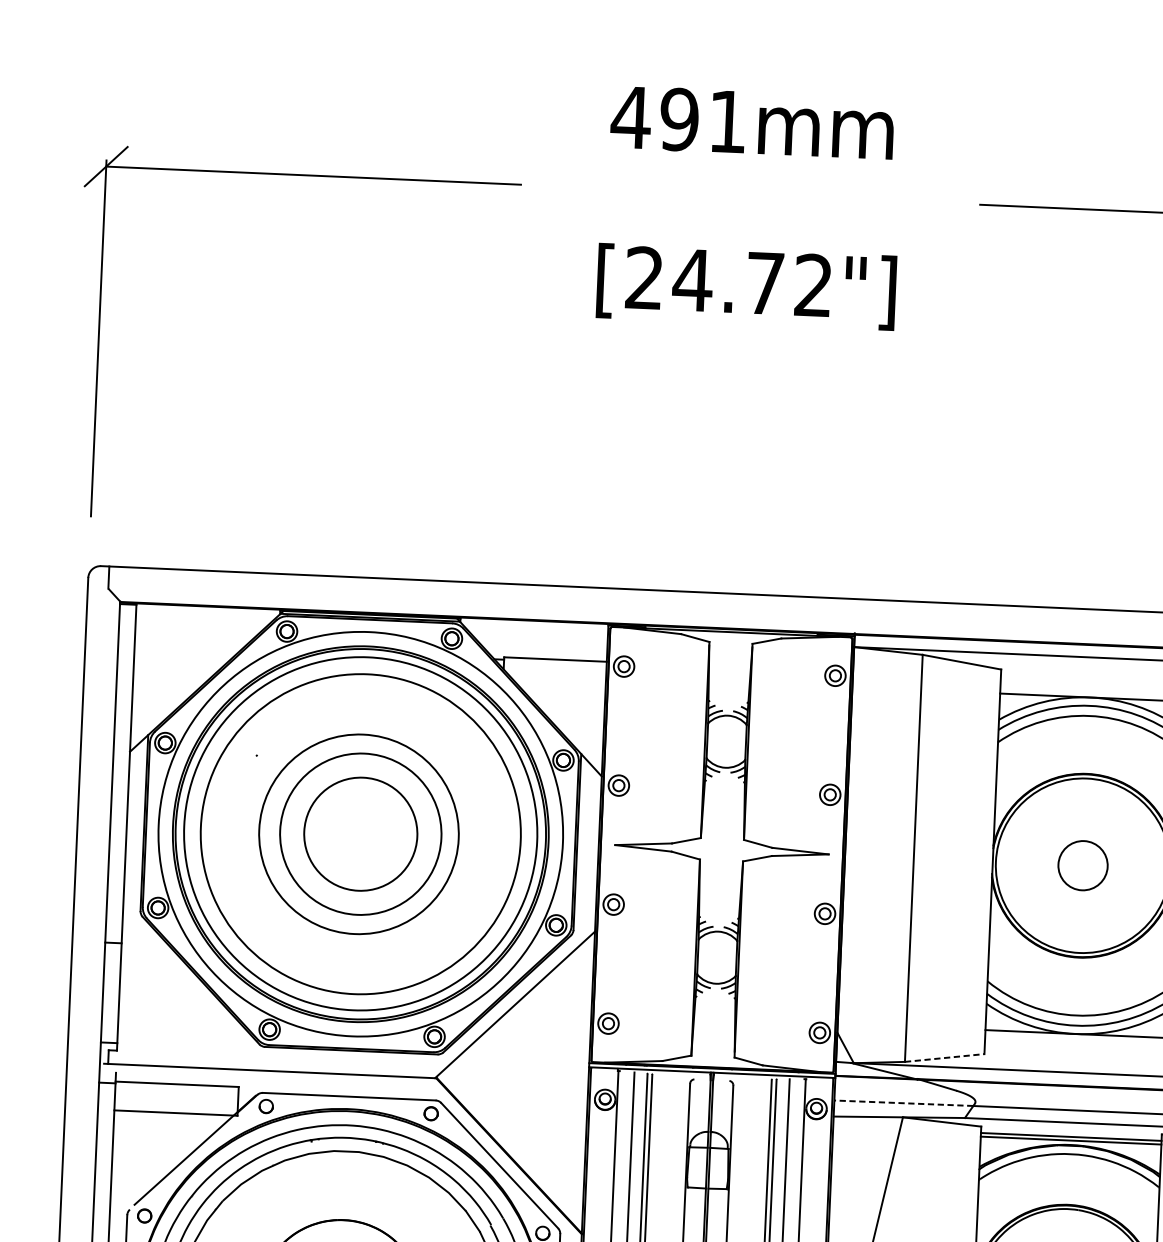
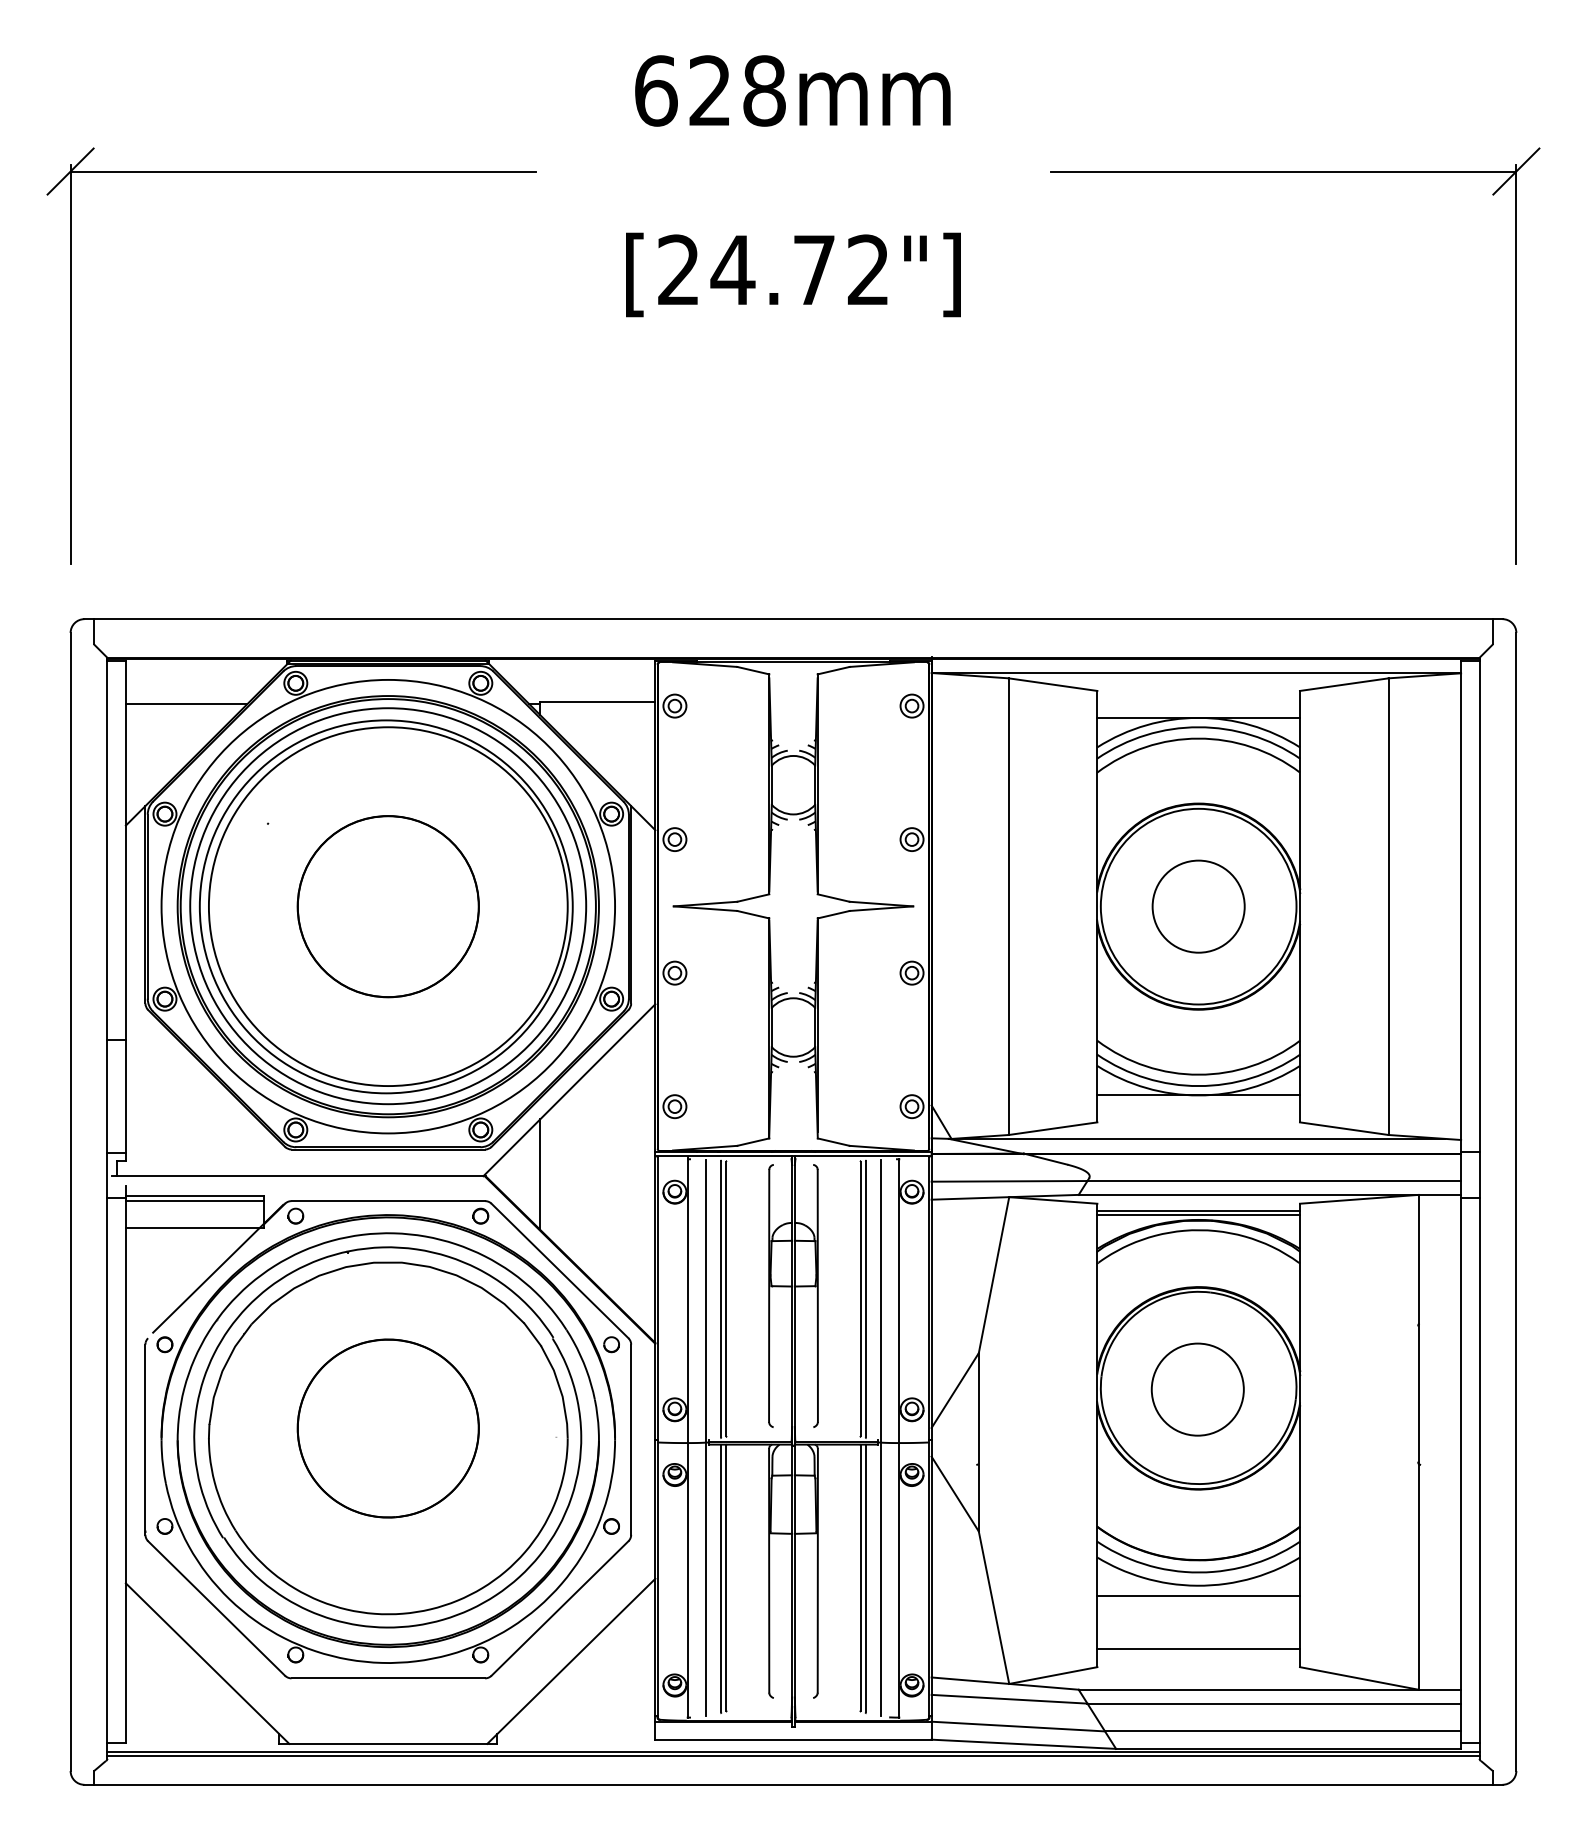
text: (678, 119) -> (709, 90), 491mm -> 628mm
line: (188, 646) -> (186, 704), added
circle: (358, 833) -> (385, 906), size x1.67
circle: (360, 834) -> (387, 906), size x1.43
circle: (1082, 865) -> (1198, 906), size x1.67
line: (945, 1057) -> (1053, 1128), dashed -> solid
line: (486, 1078) -> (540, 1174), added
line: (176, 1088) -> (194, 1200), added
line: (903, 1103) -> (1009, 1181), dashed -> solid

